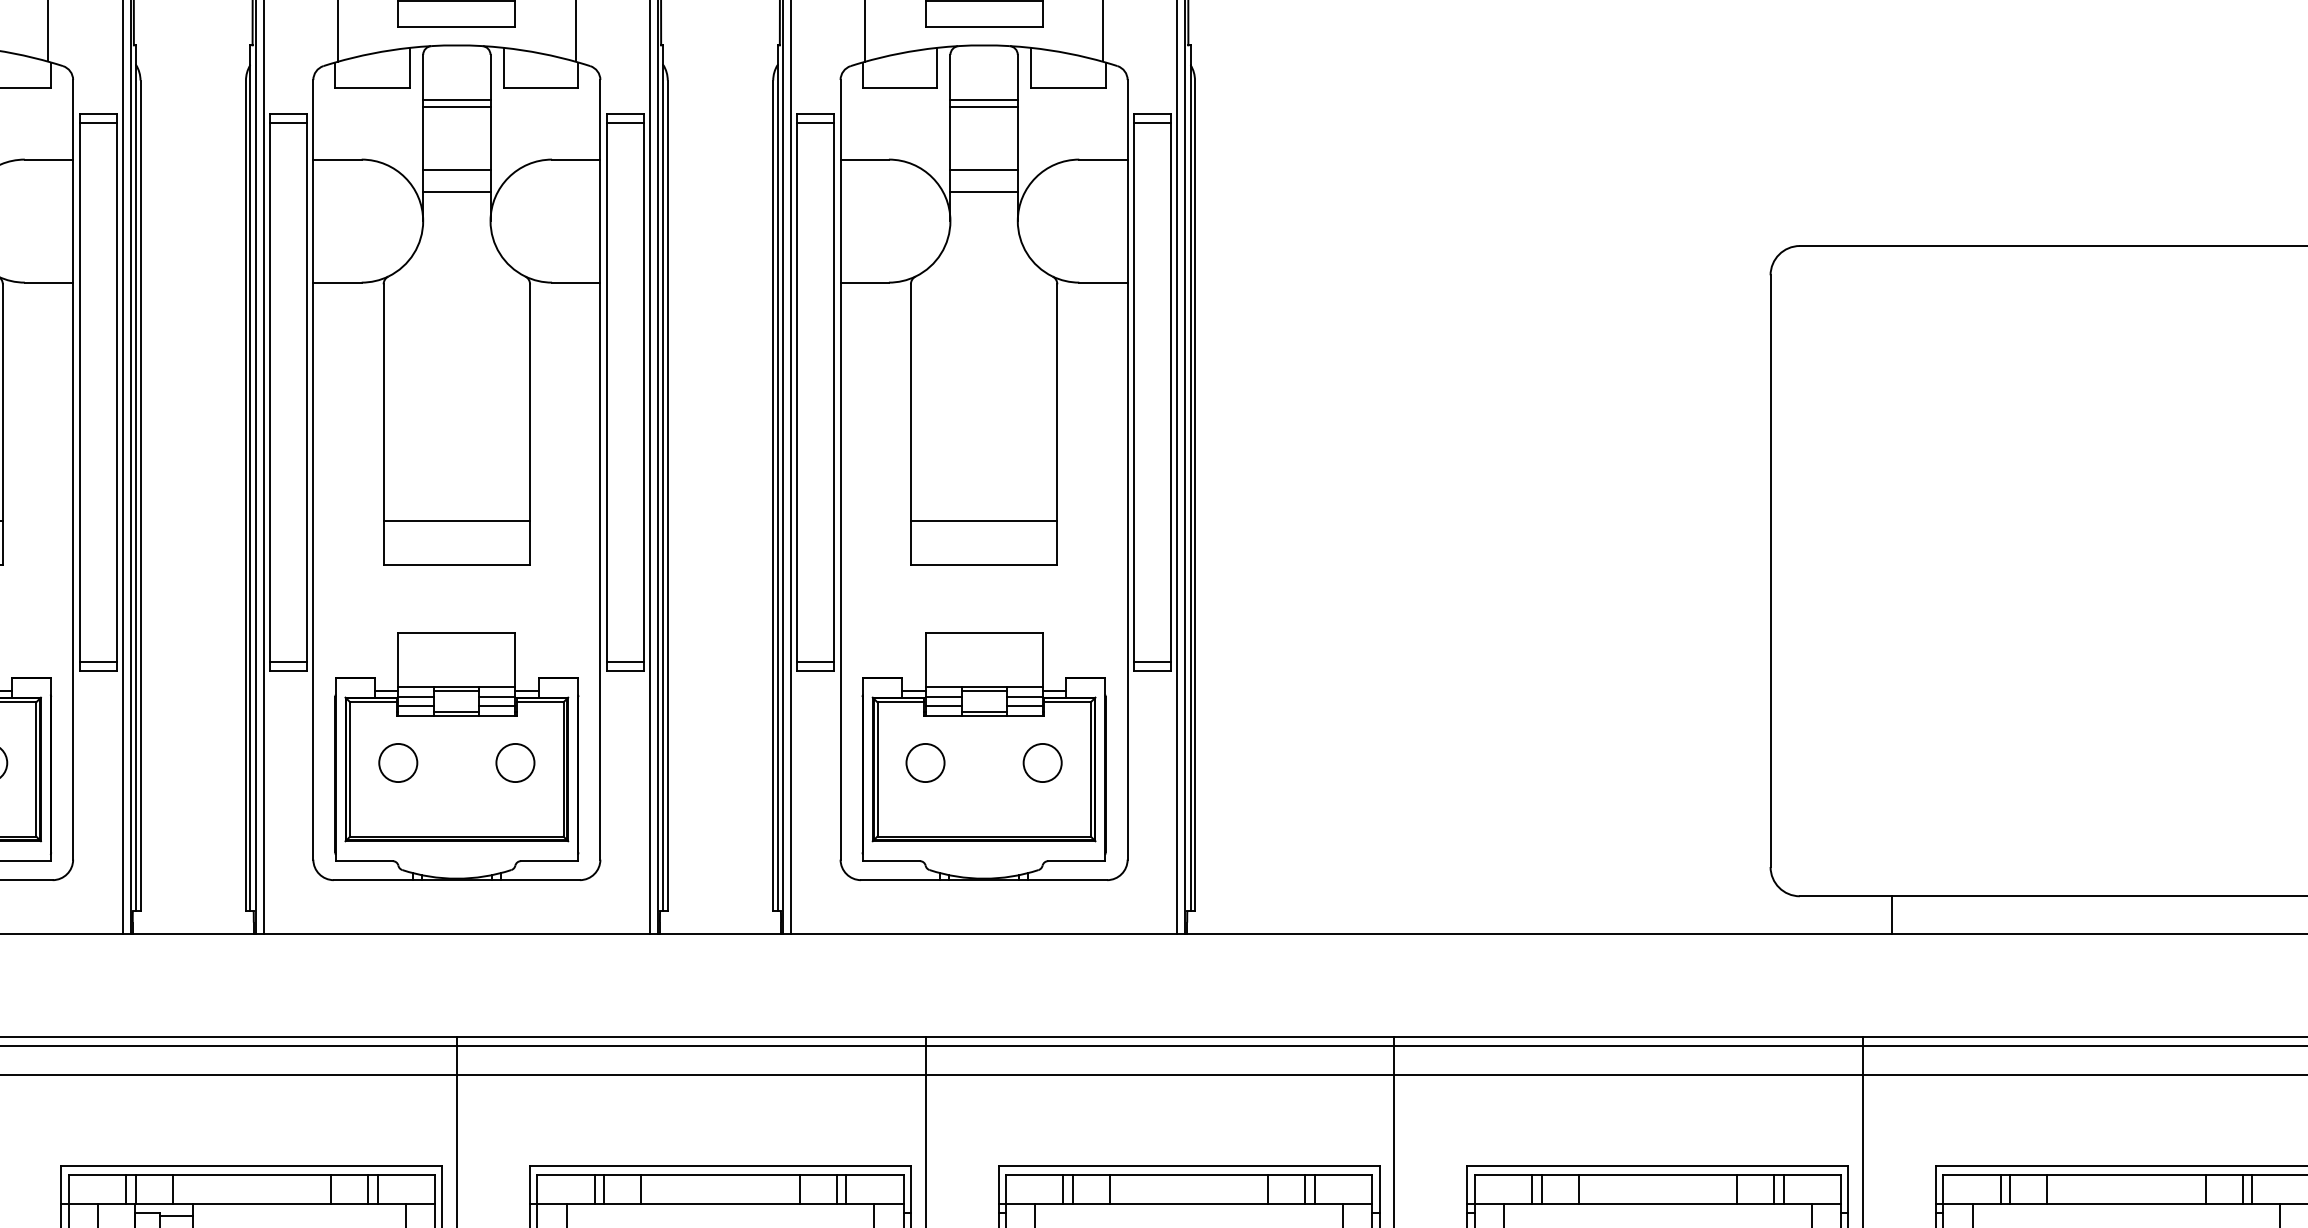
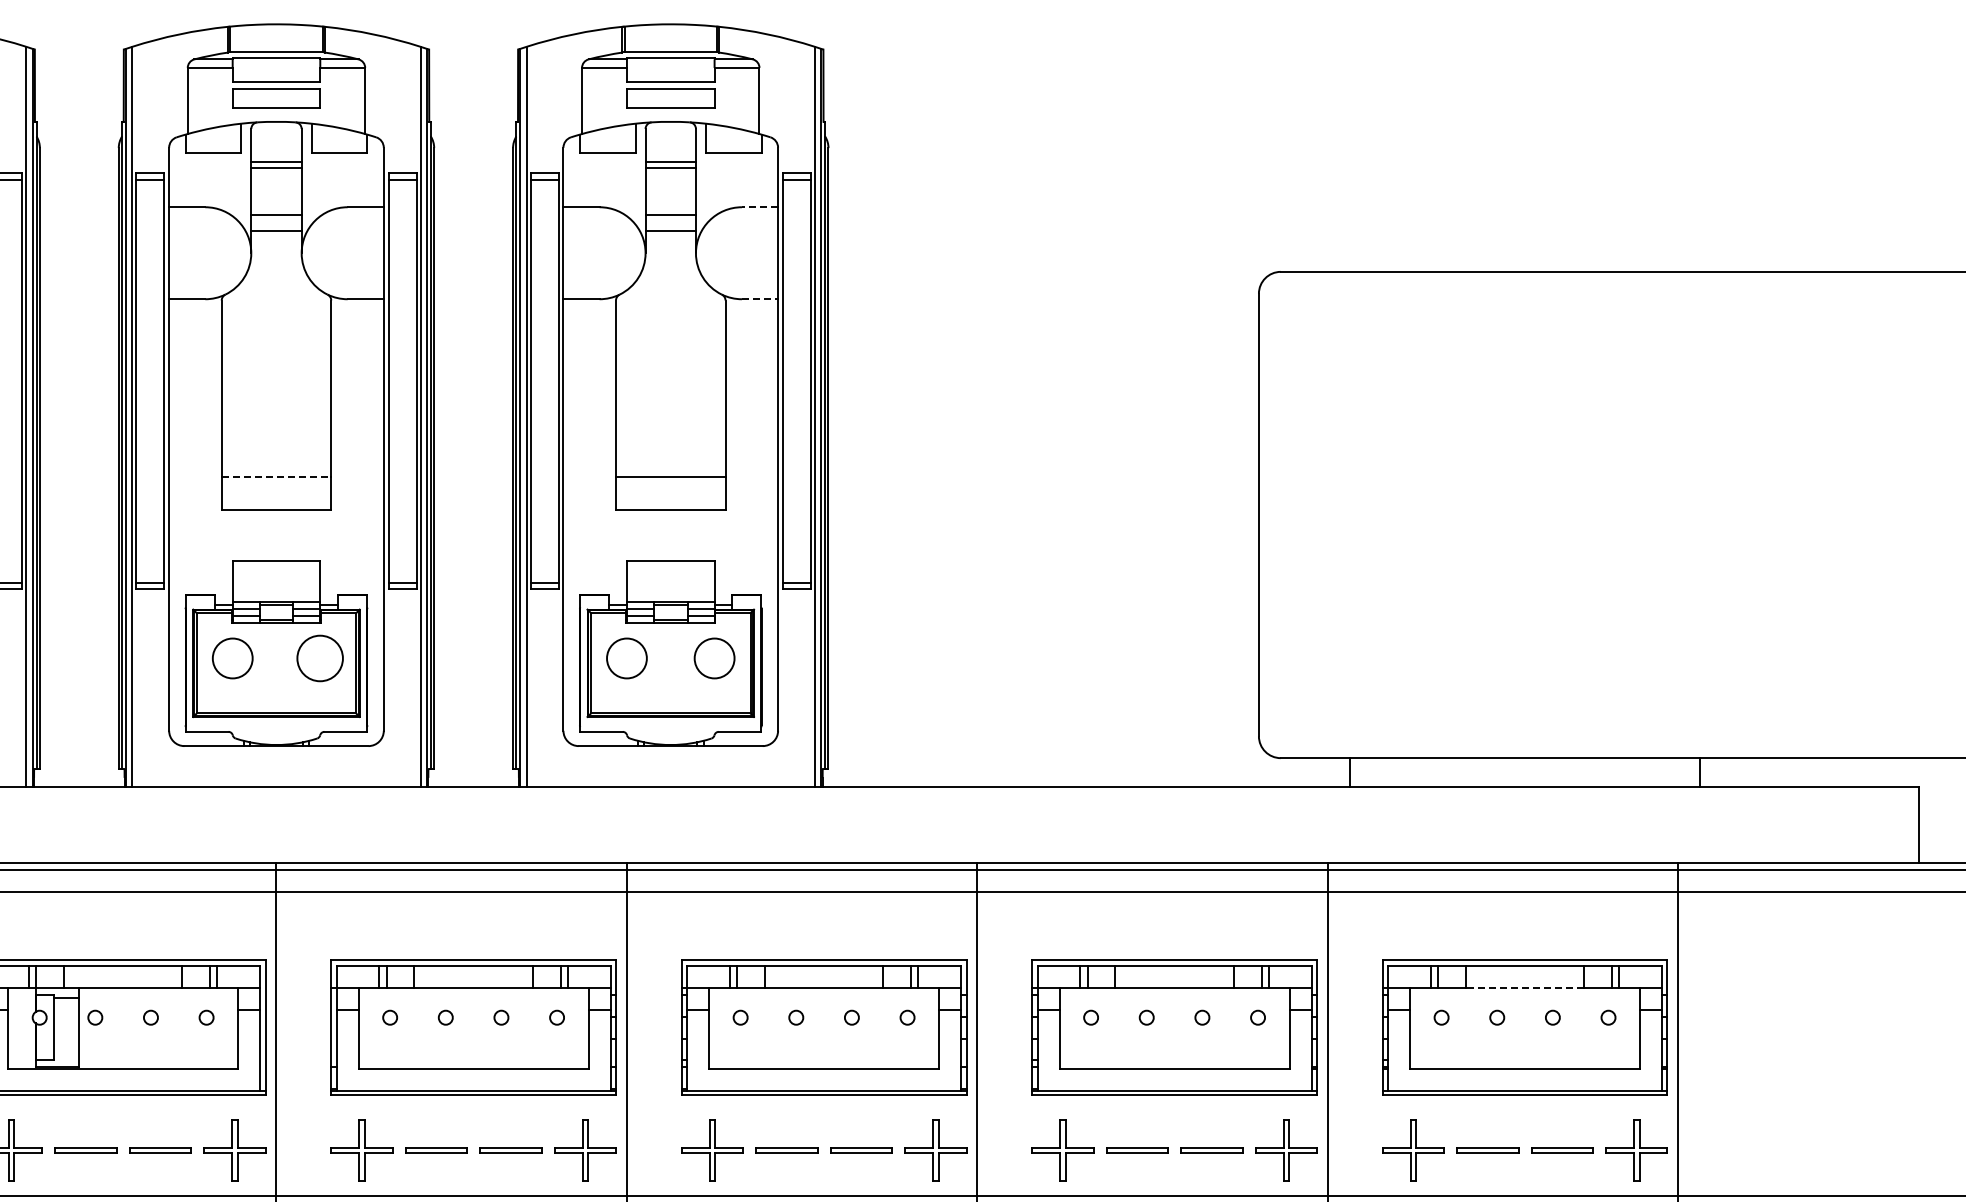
line: (1102, 159) -> (759, 207), solid -> dashed
line: (1104, 282) -> (760, 299), solid -> dashed
line: (456, 520) -> (276, 477), solid -> dashed
circle: (398, 763) -> (232, 658), size x1.4
circle: (515, 763) -> (320, 658), size x1.6
circle: (924, 763) -> (626, 658), size x1.4
circle: (1042, 763) -> (714, 658), size x1.4
line: (2125, 1204) -> (1524, 988), solid -> dashed

